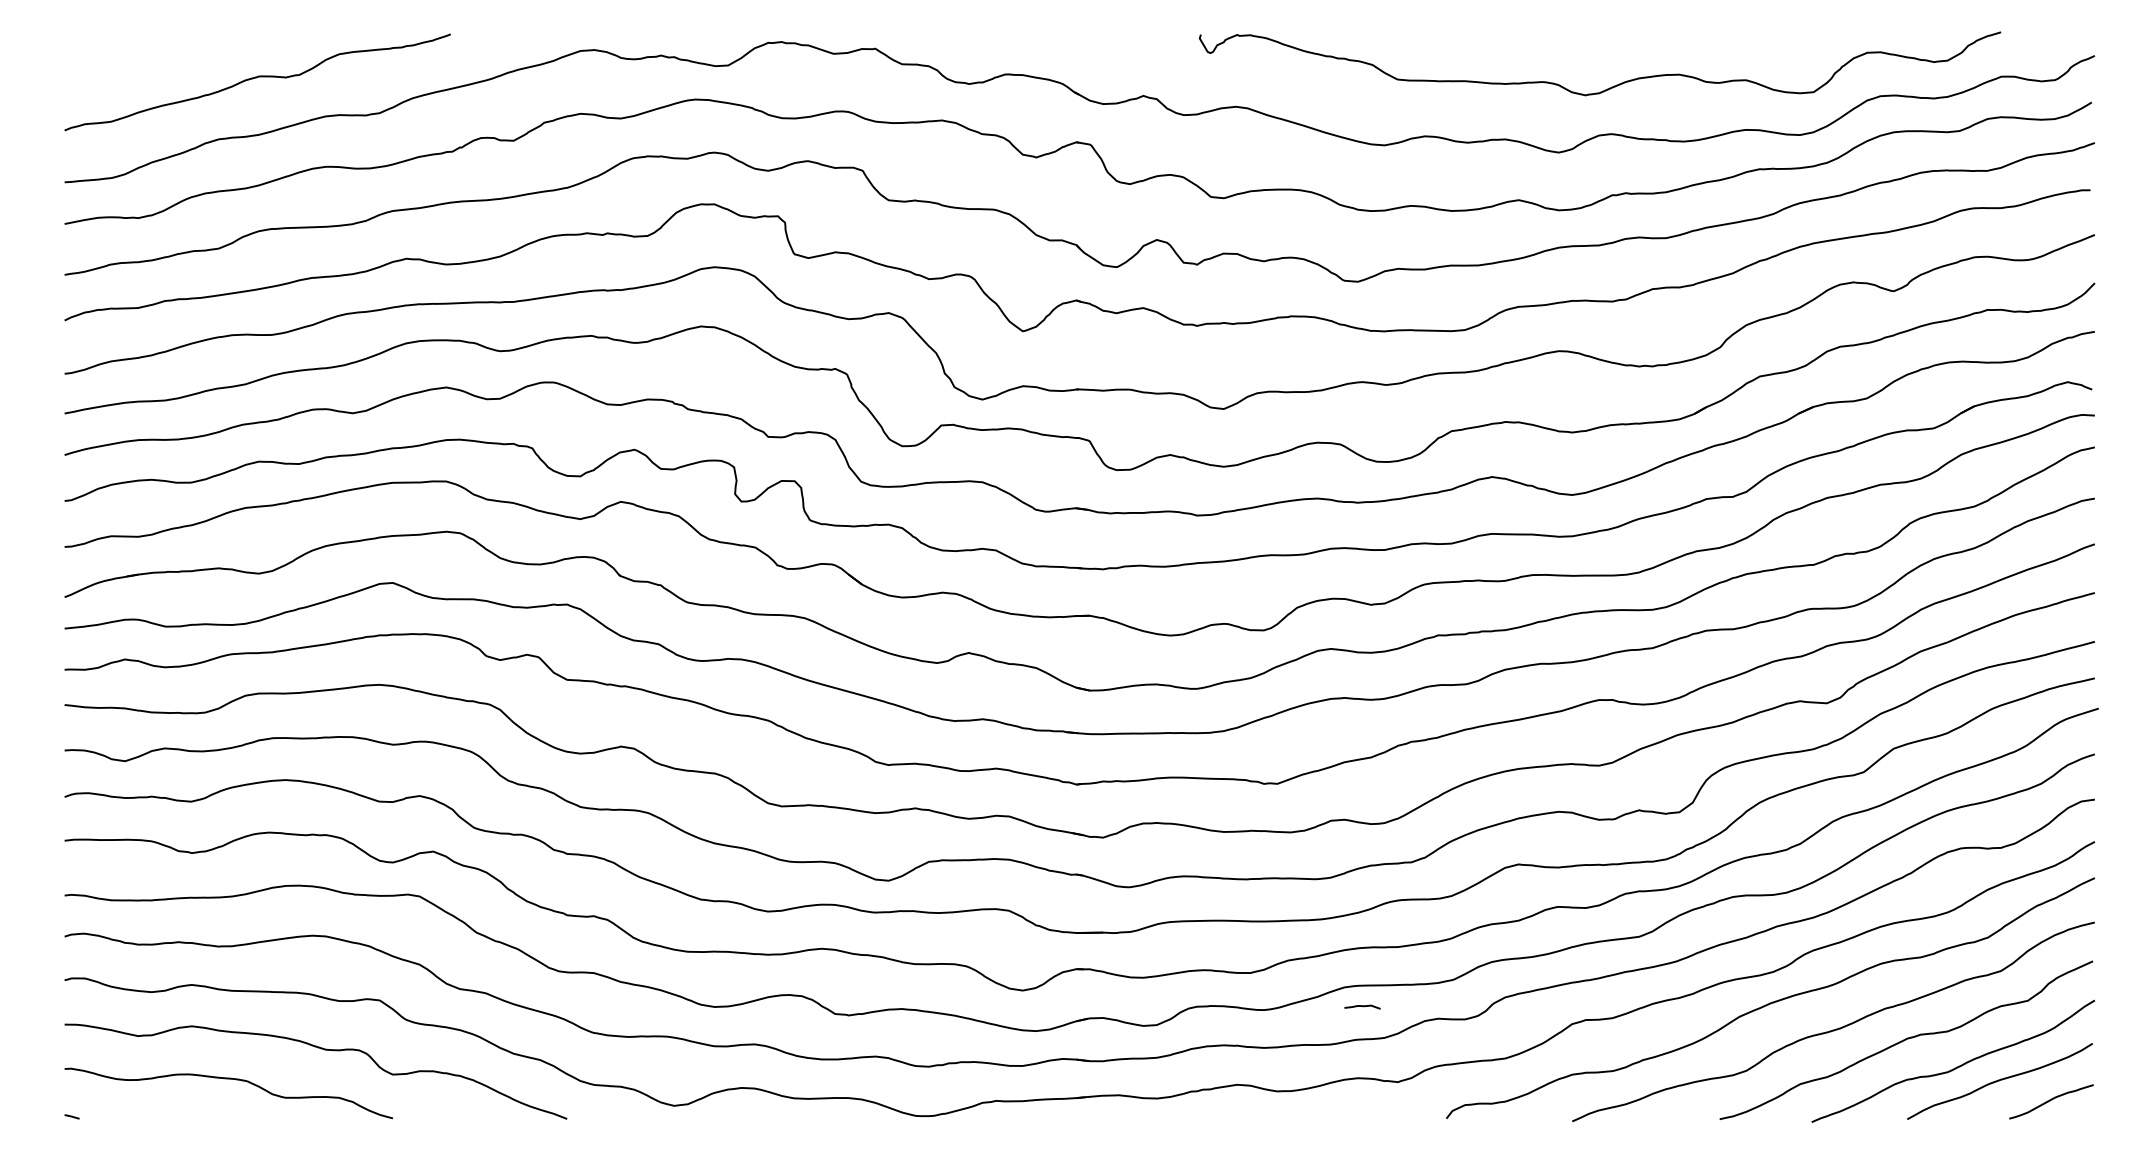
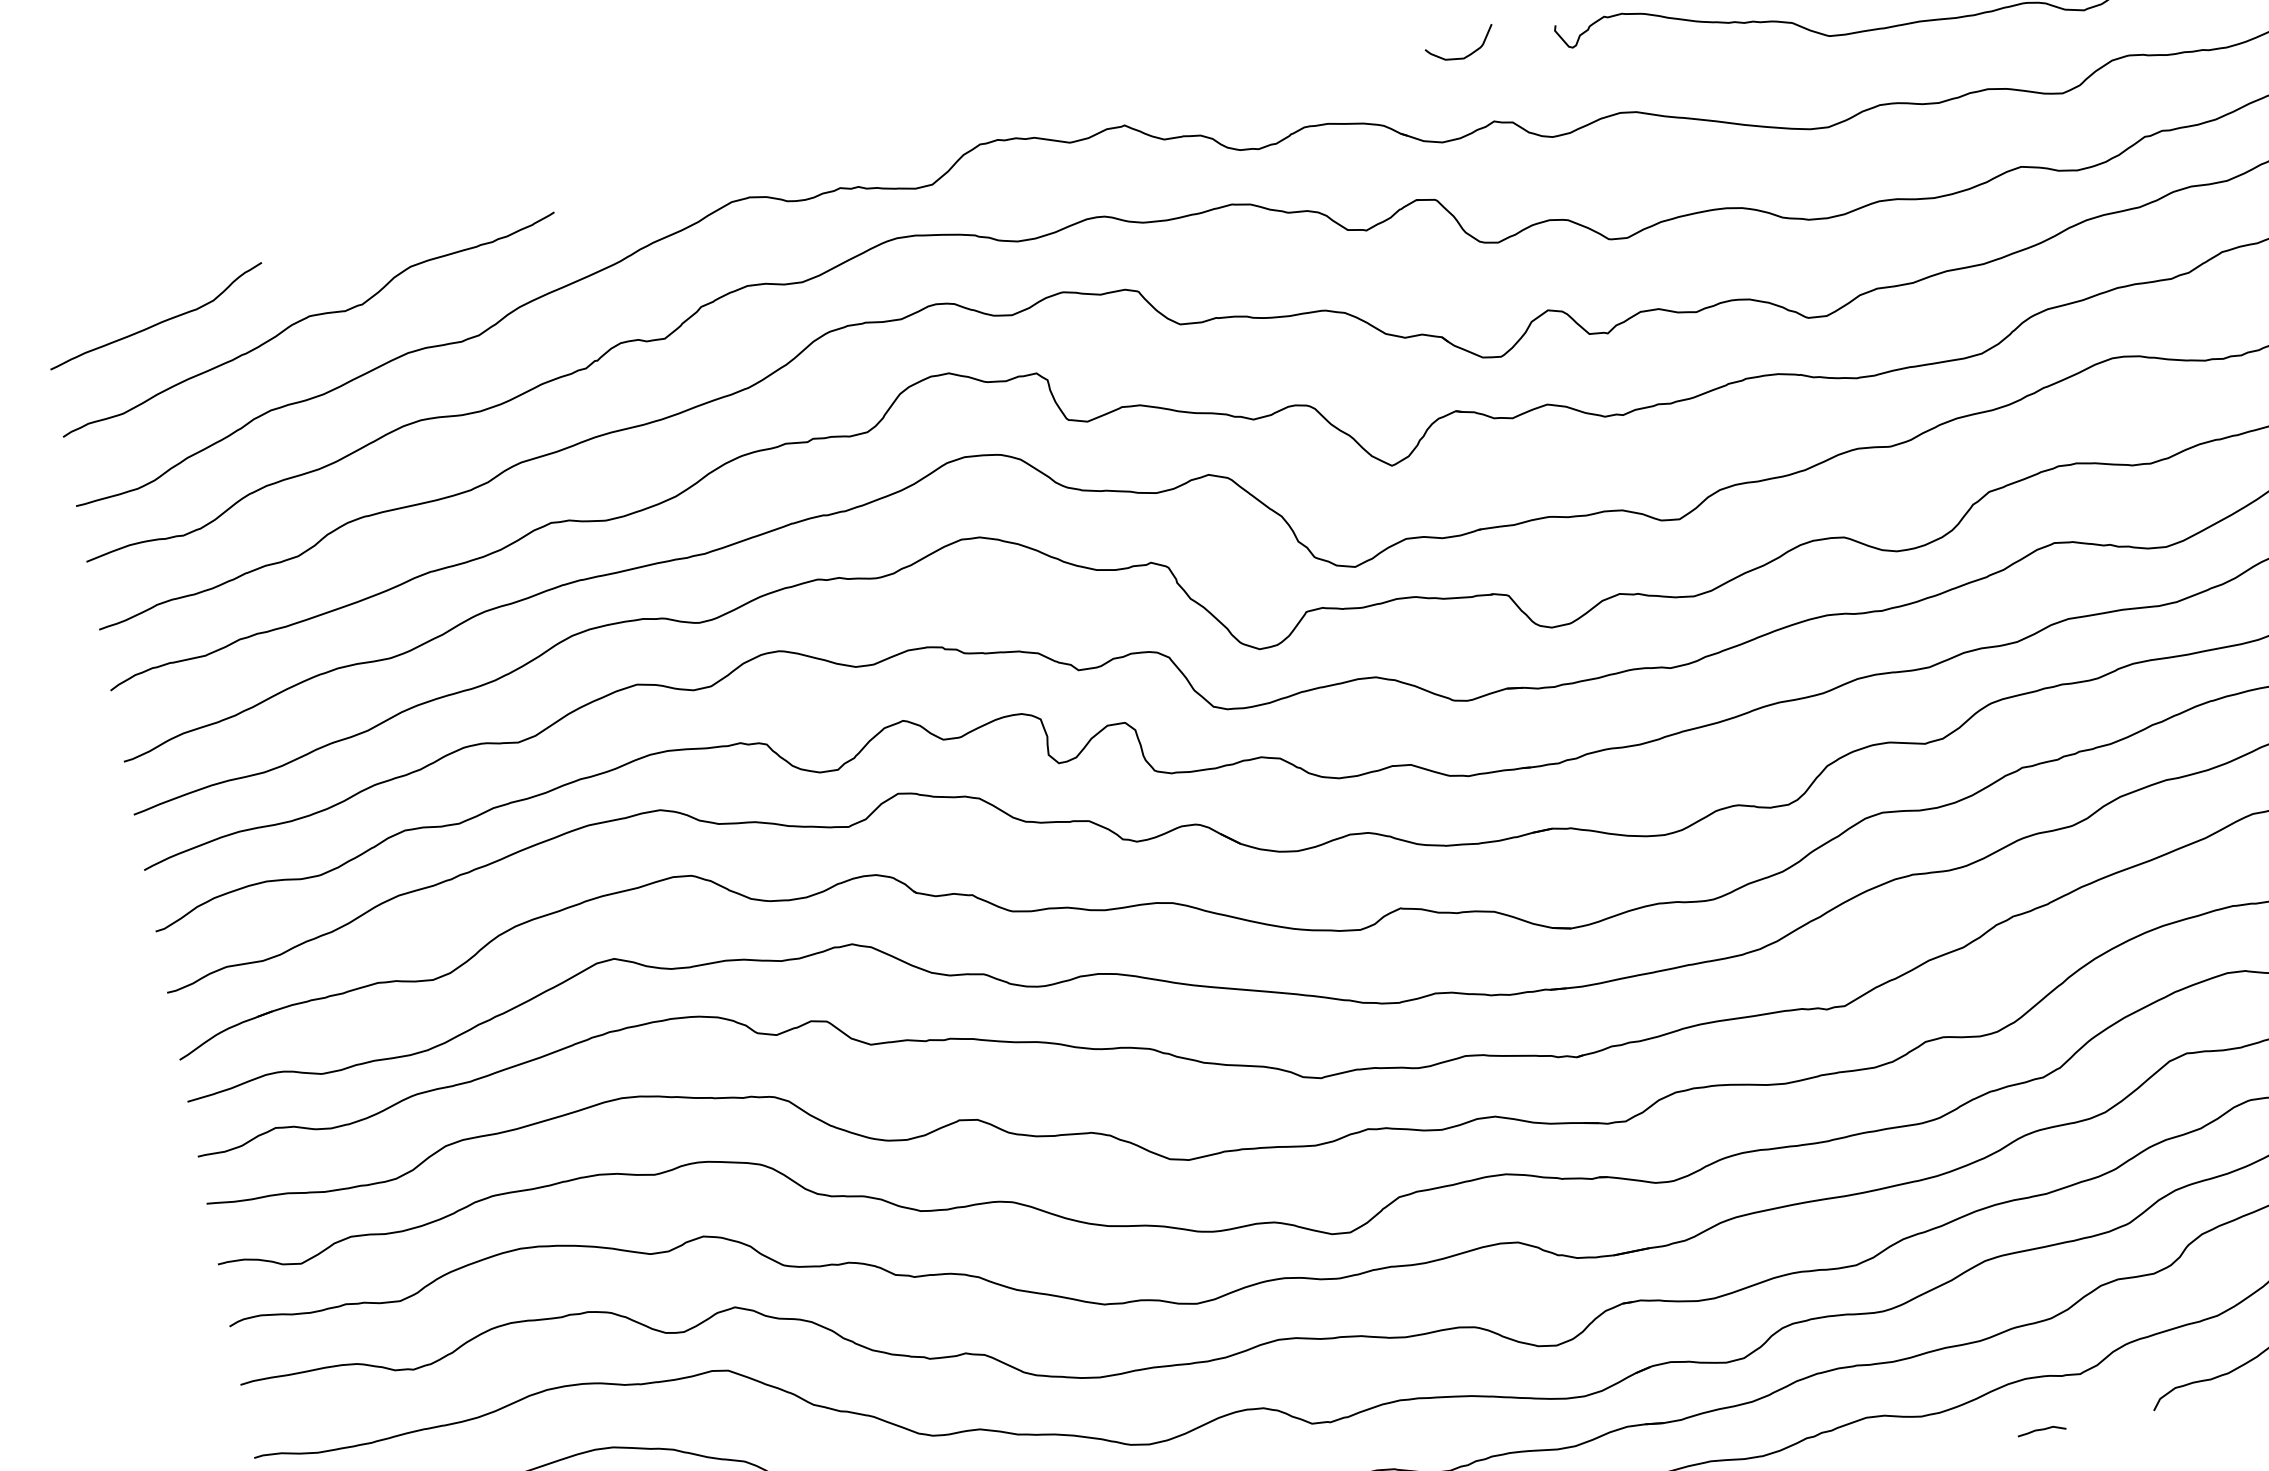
curve: (1126, 44) -> (1458, 57), added
curve: (151, 59) -> (161, 320), added
curve: (1362, 1006) -> (2041, 1430), moved

